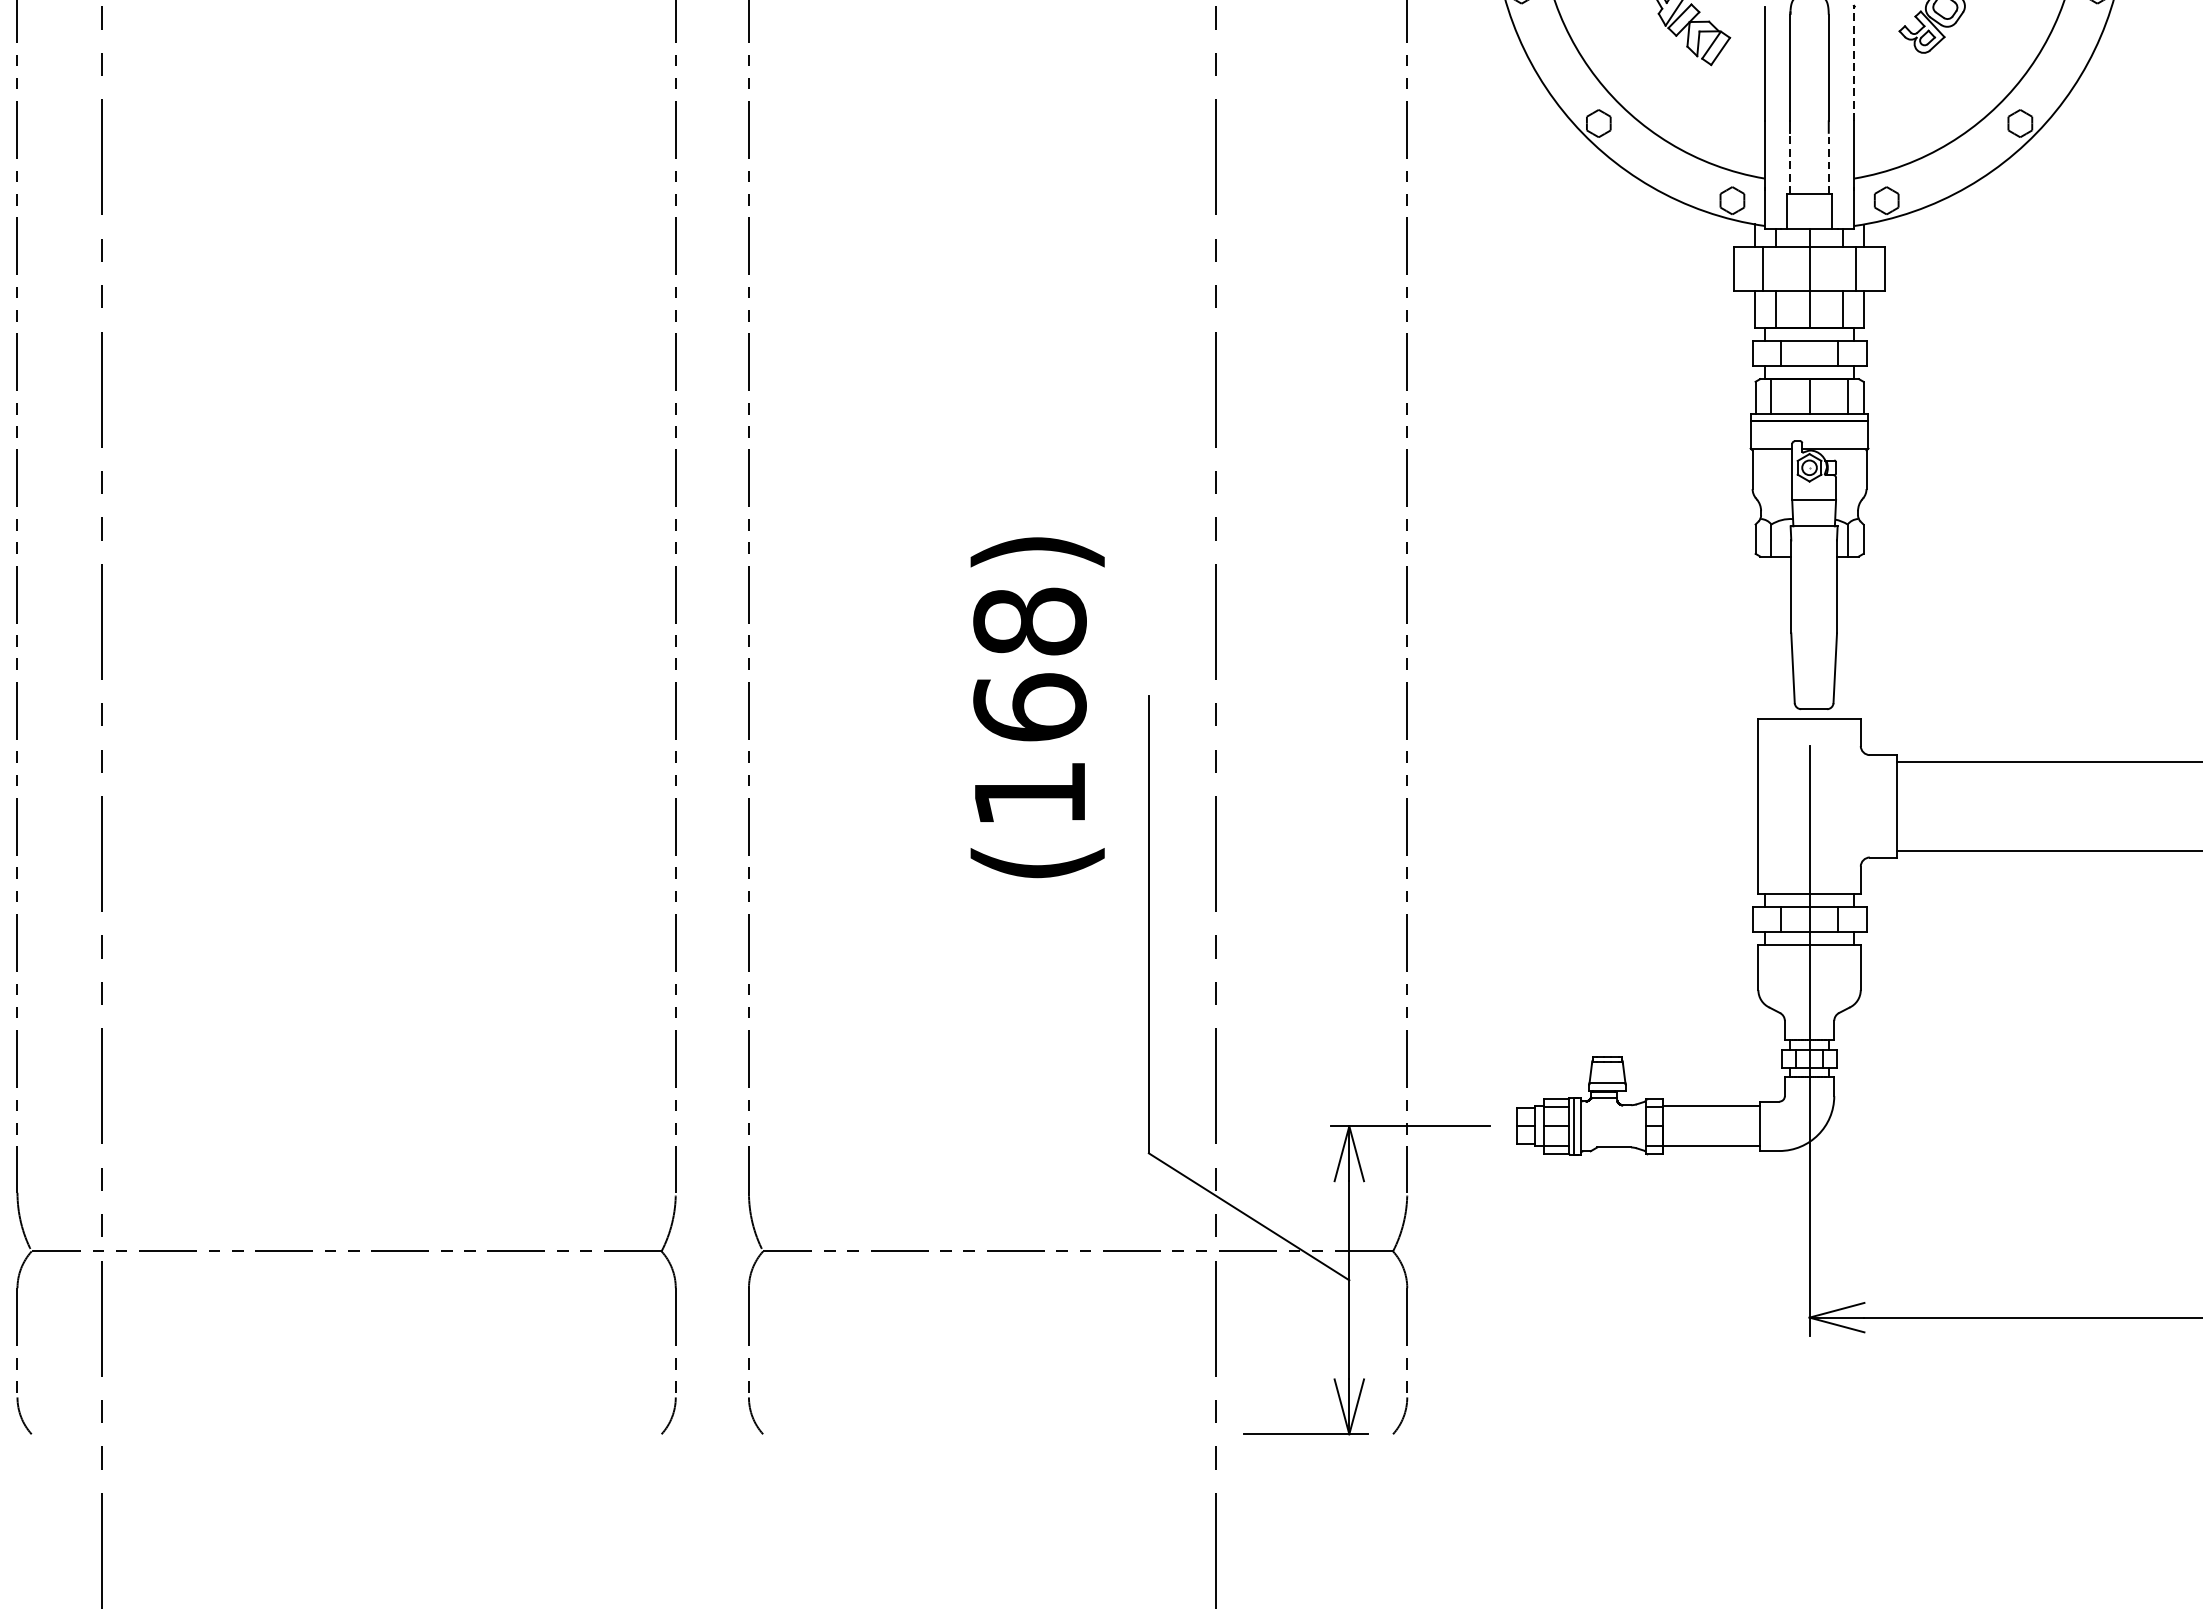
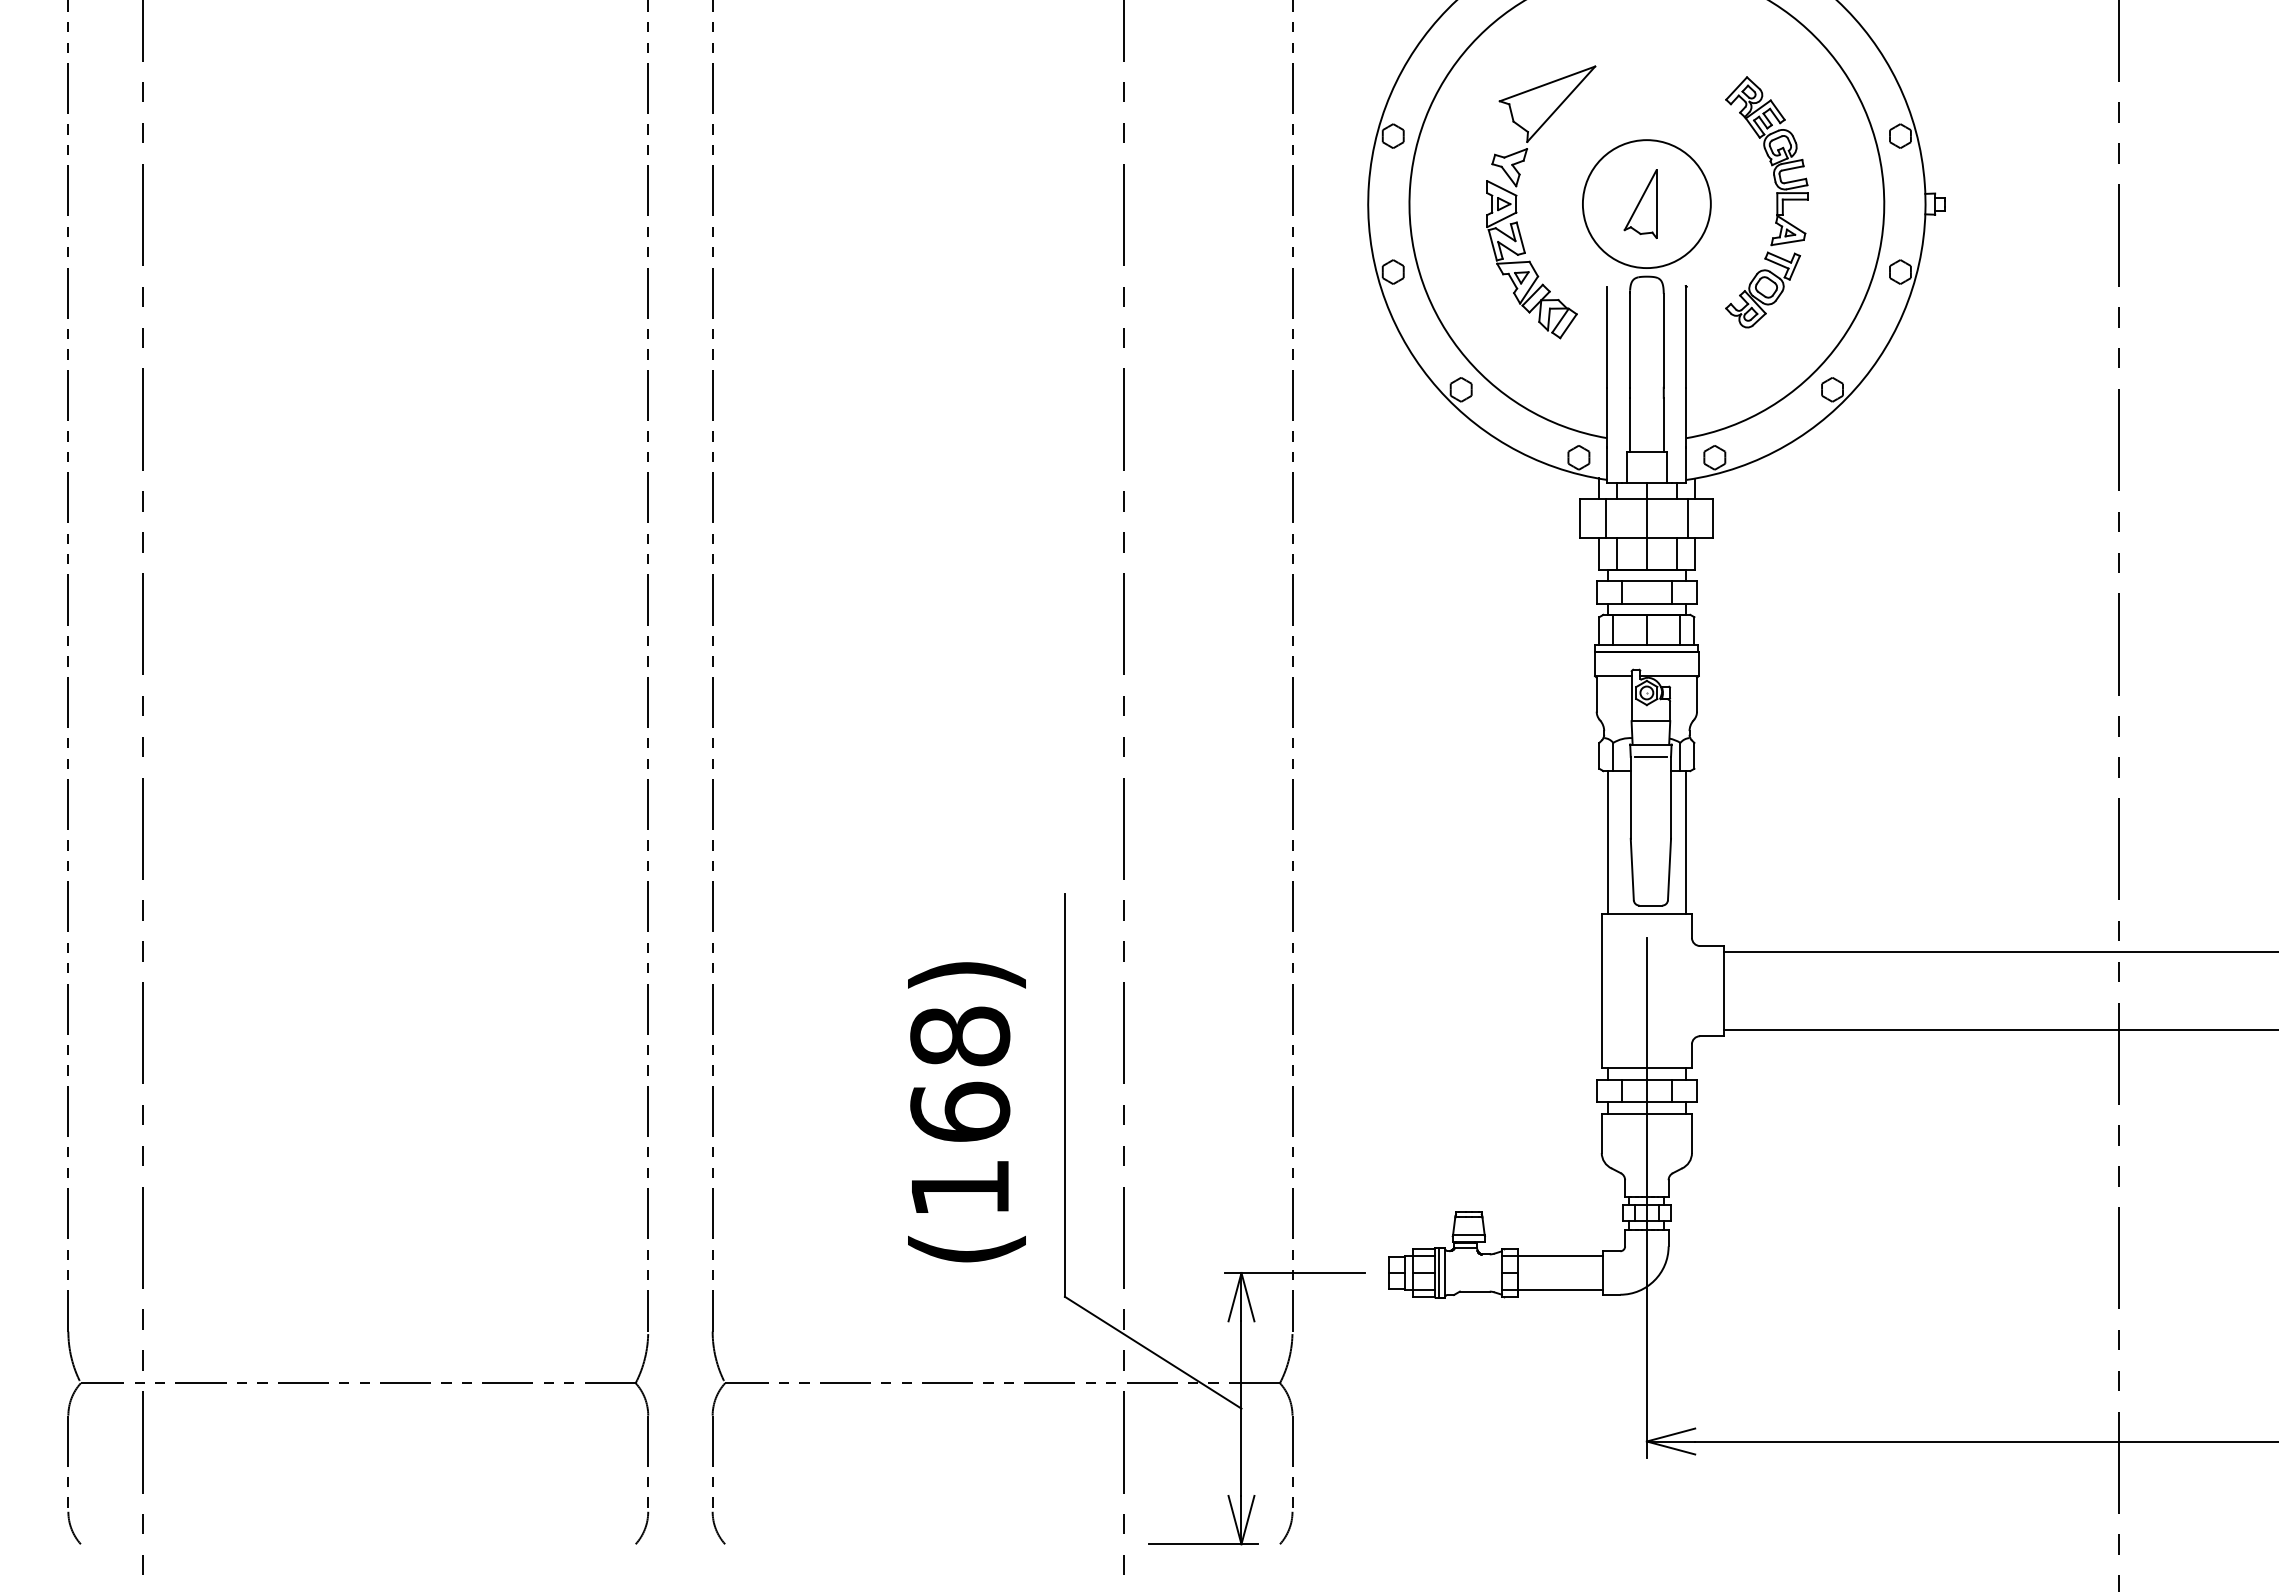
line: (1854, 63) -> (1686, 336), dashed -> solid
line: (1789, 163) -> (1629, 424), dashed -> solid
line: (1828, 163) -> (1663, 424), dashed -> solid
line: (1813, 539) -> (1650, 756), added
line: (1764, 637) -> (1607, 842), added
line: (1854, 637) -> (1686, 842), added
text: (1037, 707) -> (966, 1112), moved

